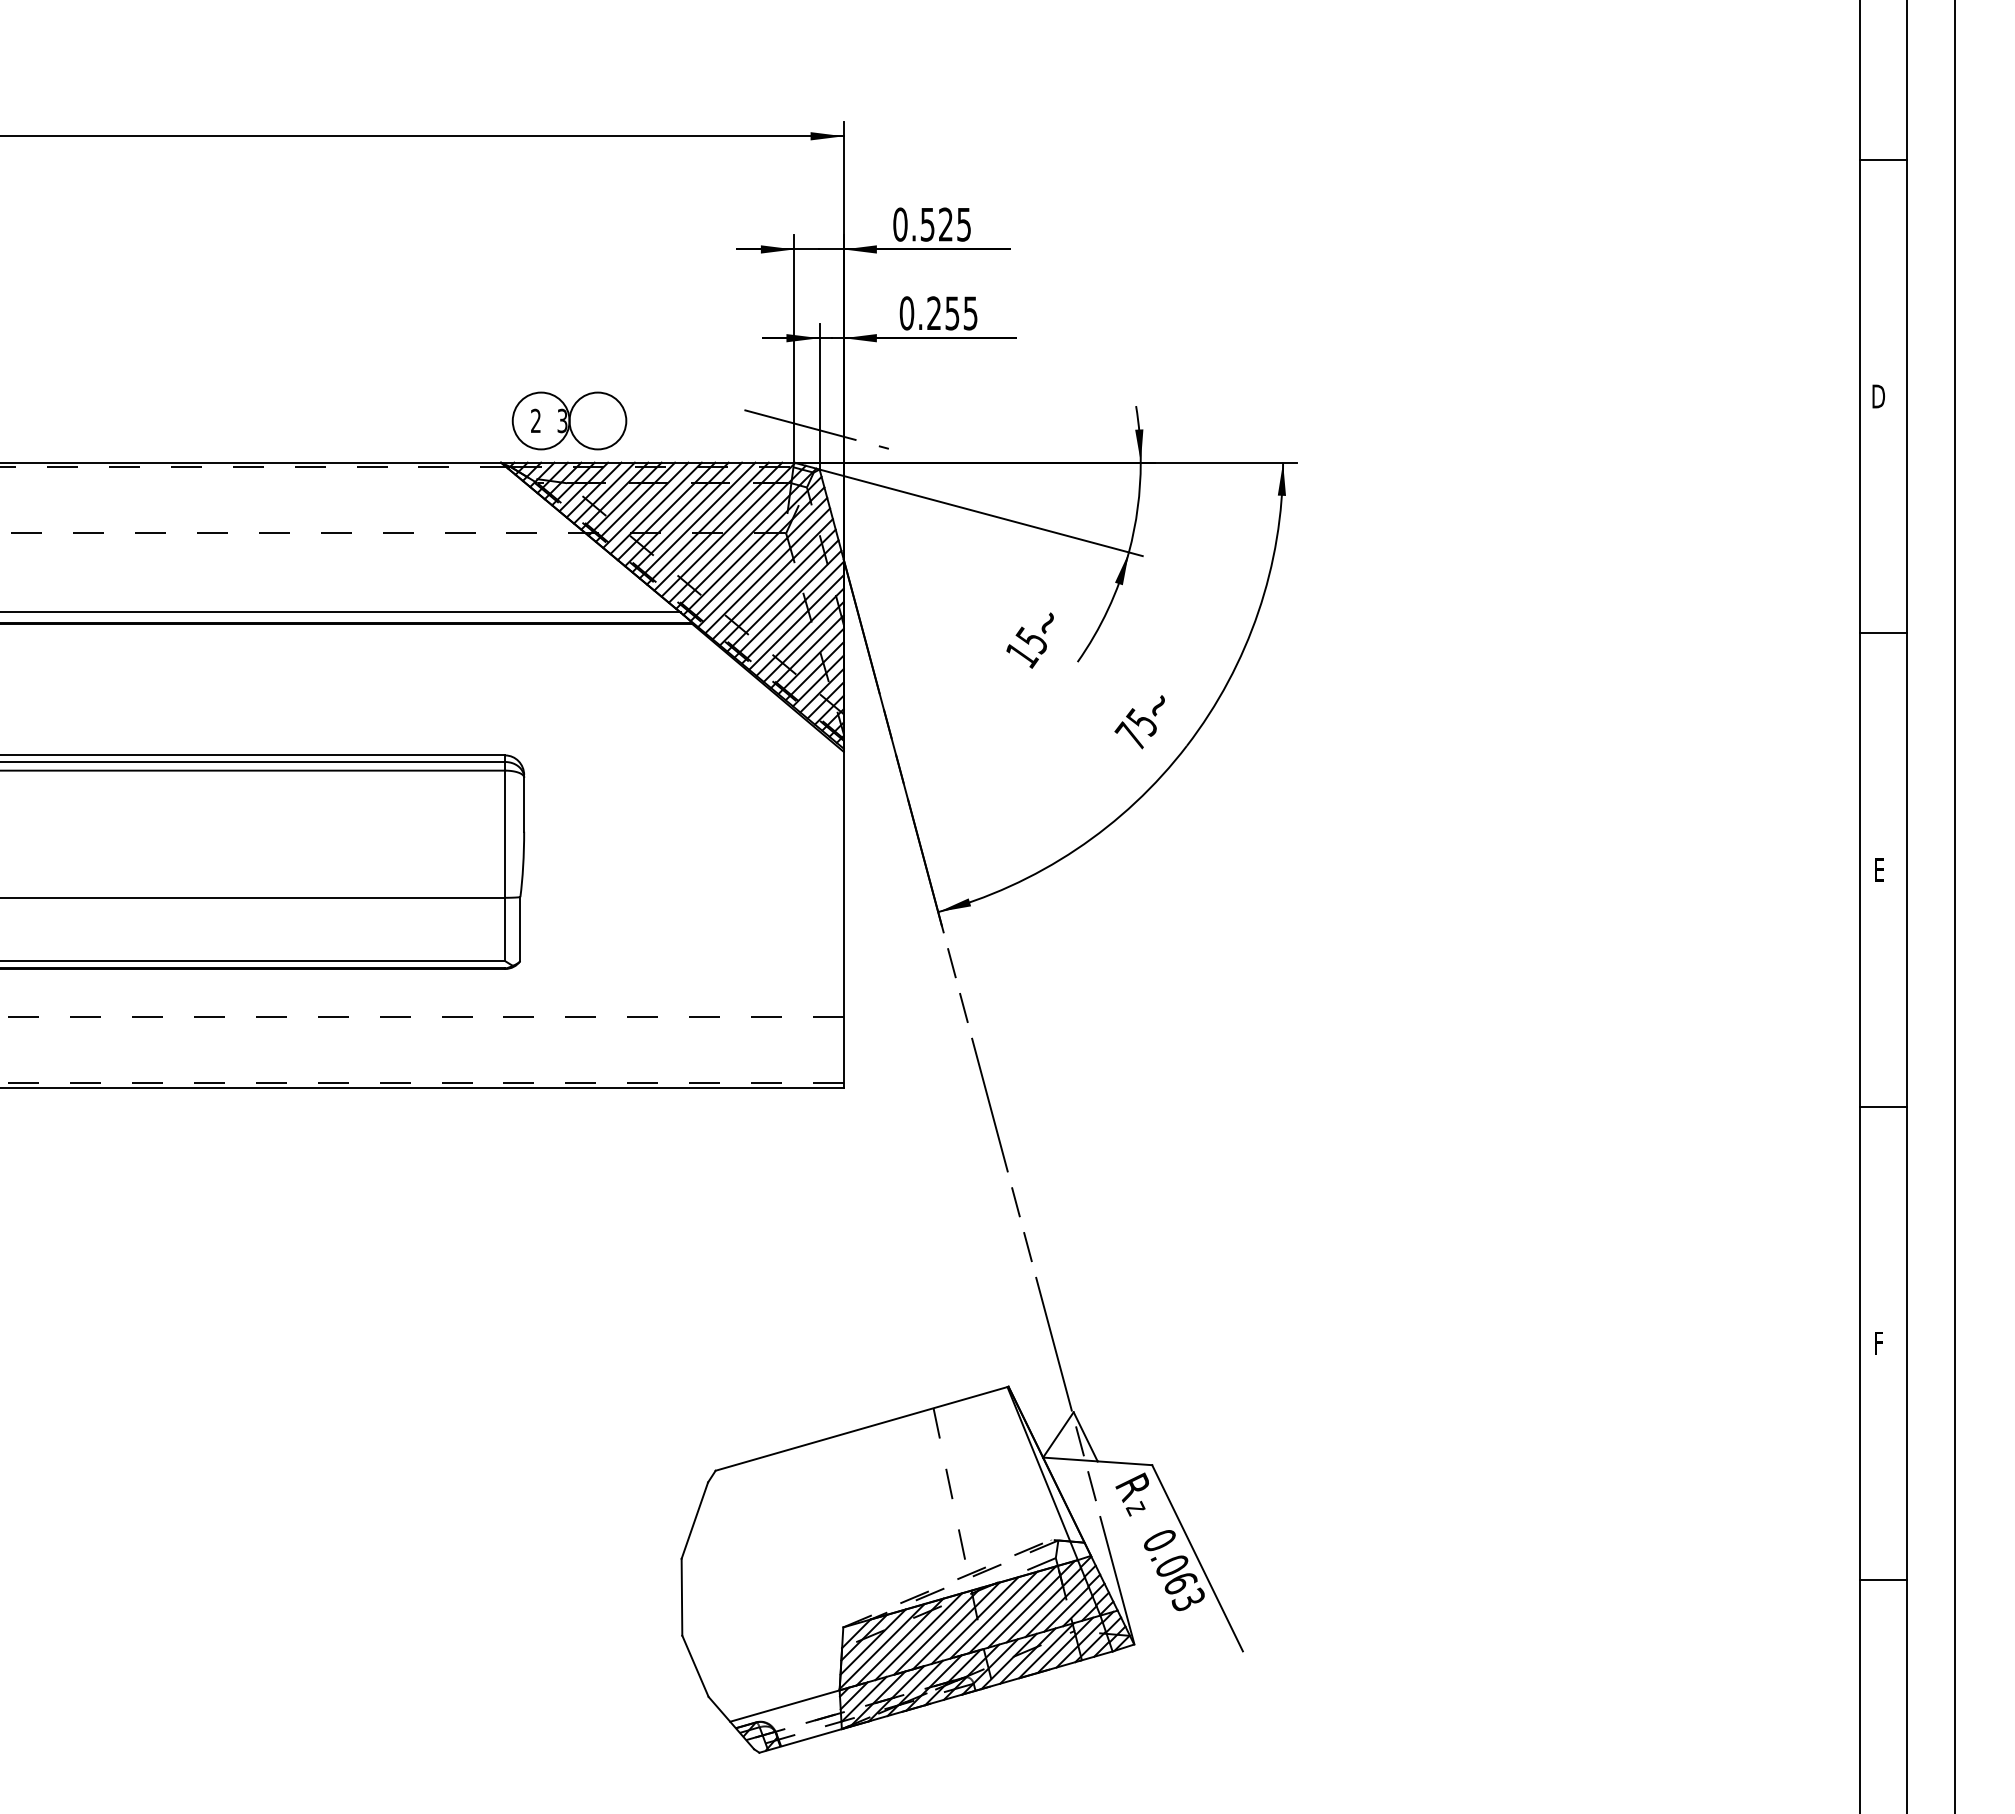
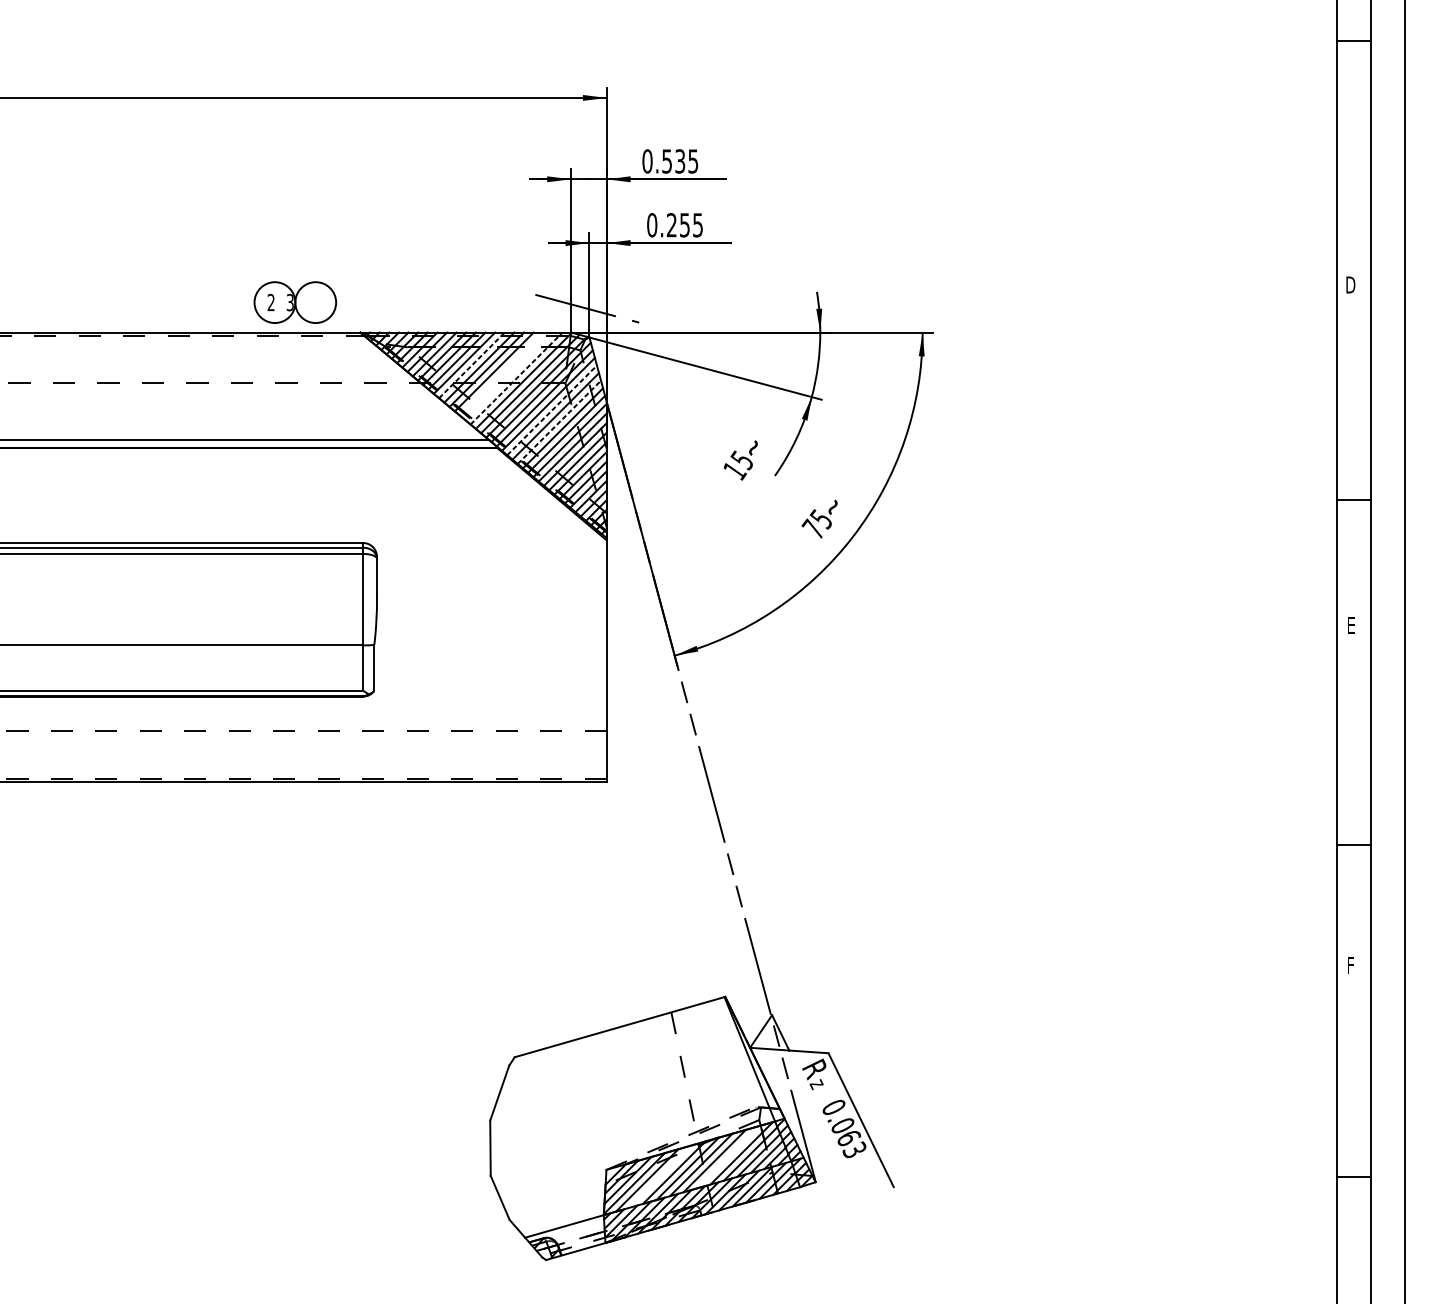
line: (1883, 159) -> (1354, 40), moved
text: (945, 224) -> (679, 161), 0.525 -> 0.535
part: (569, 420) -> (295, 302), moved
line: (656, 508) -> (472, 365), solid -> dashed
line: (697, 520) -> (501, 374), removed
line: (707, 523) -> (508, 376), removed
line: (718, 526) -> (516, 378), solid -> dashed
line: (768, 570) -> (552, 410), solid -> dashed
line: (777, 587) -> (559, 422), solid -> dashed
line: (1883, 633) -> (1354, 499), moved
line: (1883, 1106) -> (1354, 844), moved
line: (1883, 1580) -> (1354, 1177), moved
line: (1012, 1609) -> (728, 1157), removed
line: (918, 1636) -> (660, 1176), removed

